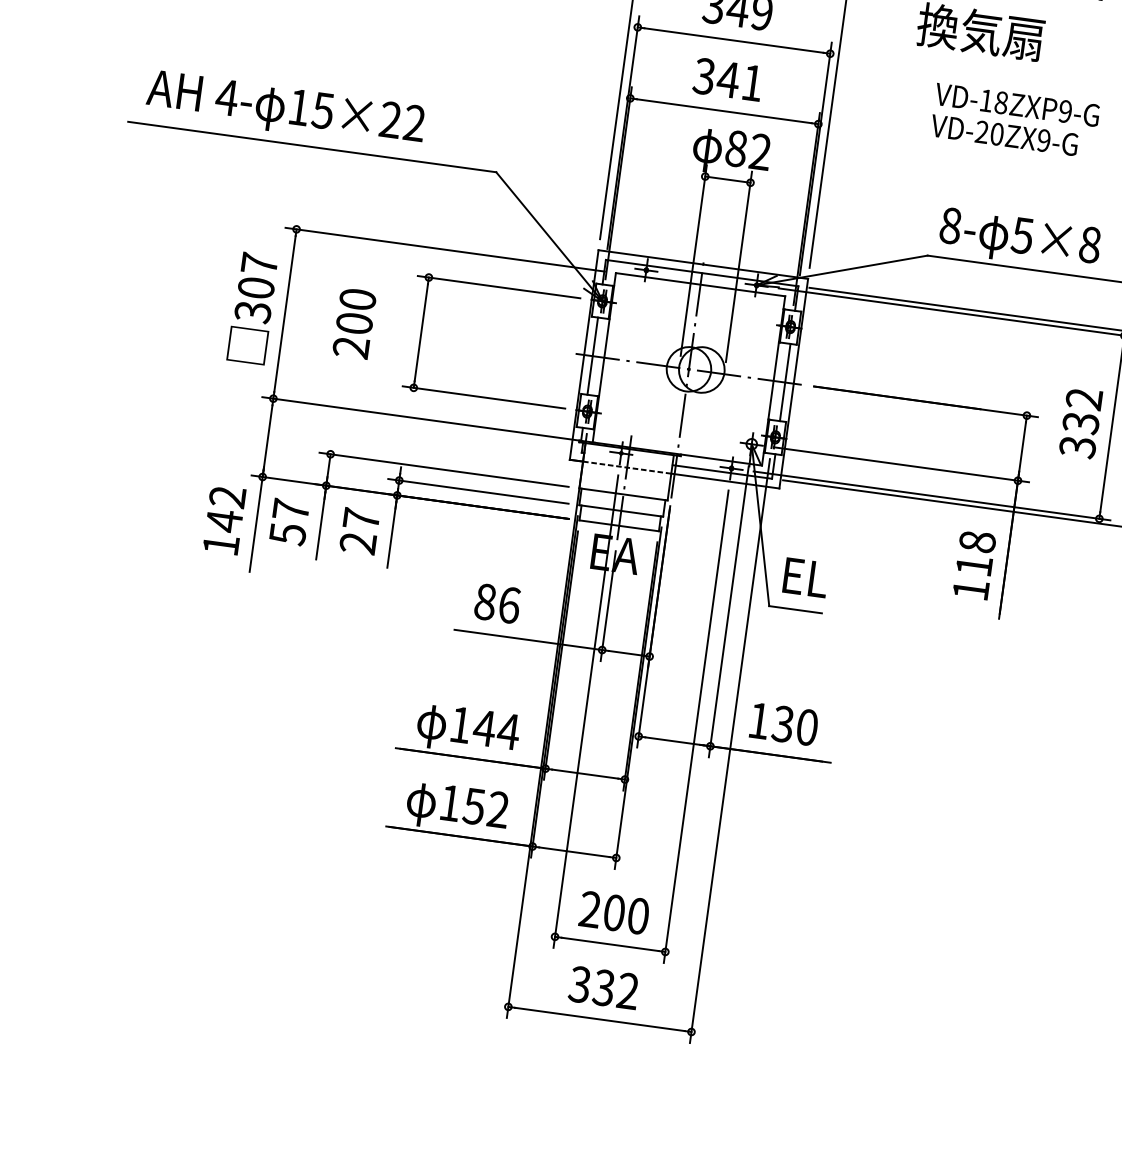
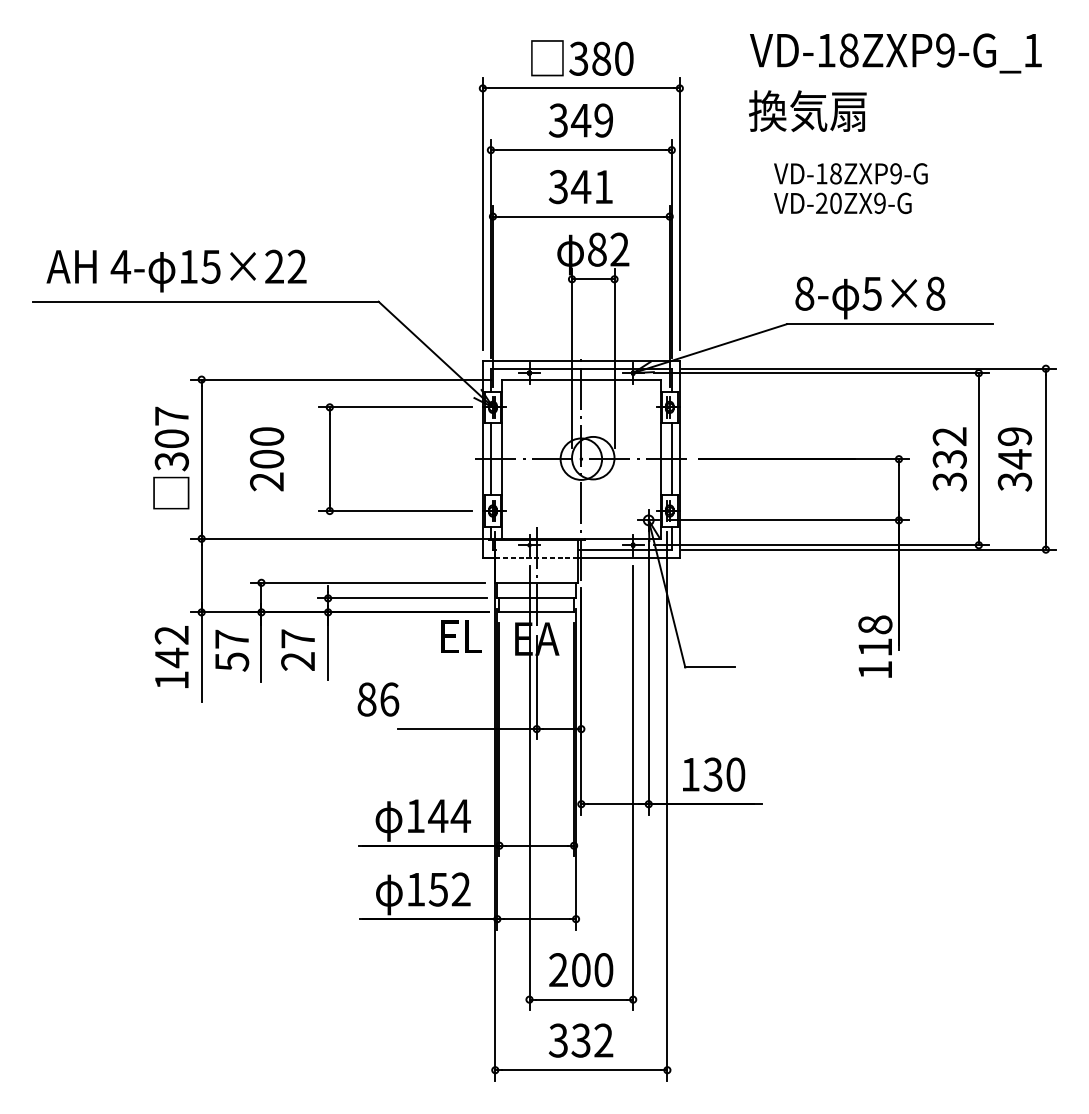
text: (974, 564) -> (875, 646), moved
text: (805, 577) -> (461, 636), moved
text: (497, 603) -> (378, 699), moved

